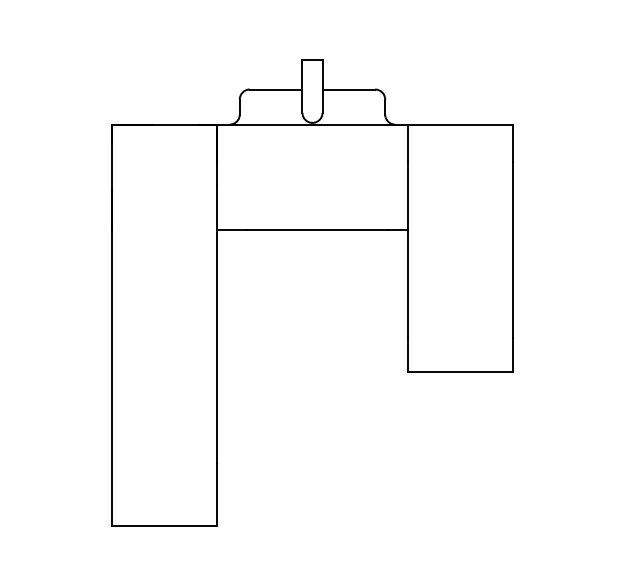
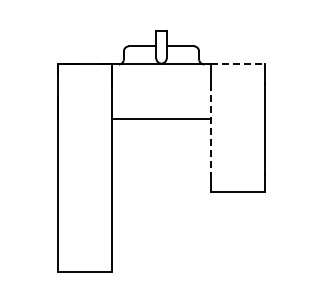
line: (461, 124) -> (238, 64), solid -> dashed
line: (407, 250) -> (210, 129), solid -> dashed

